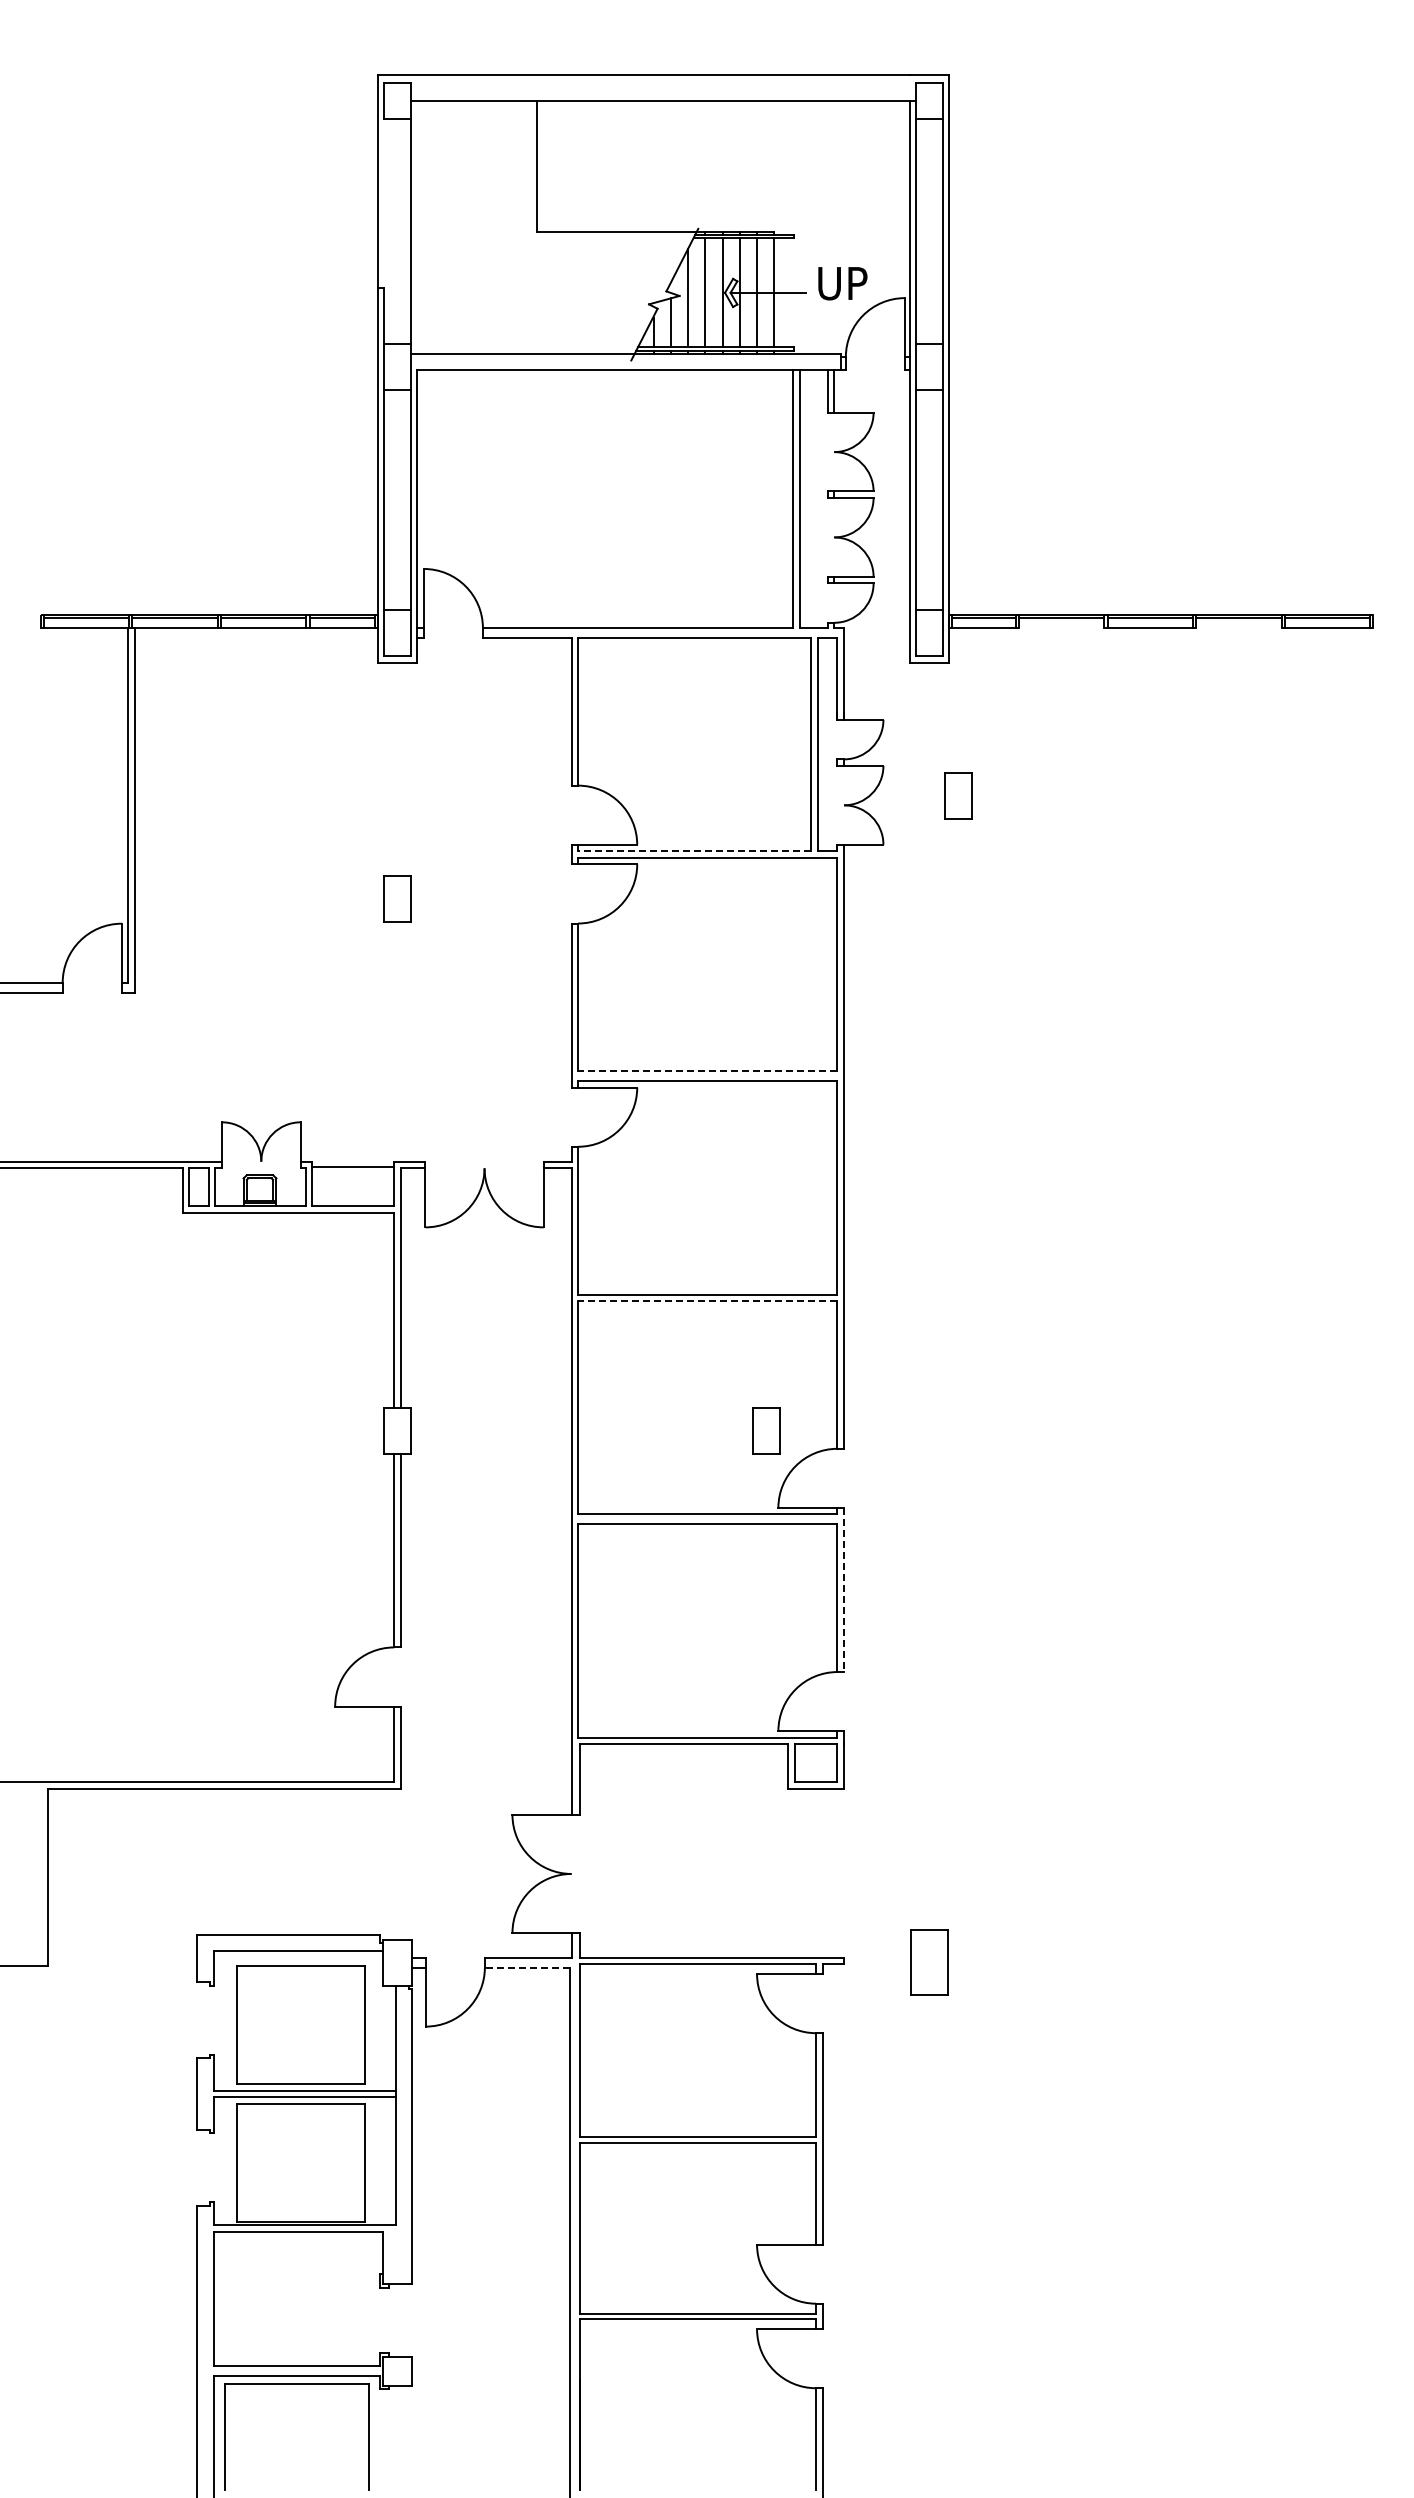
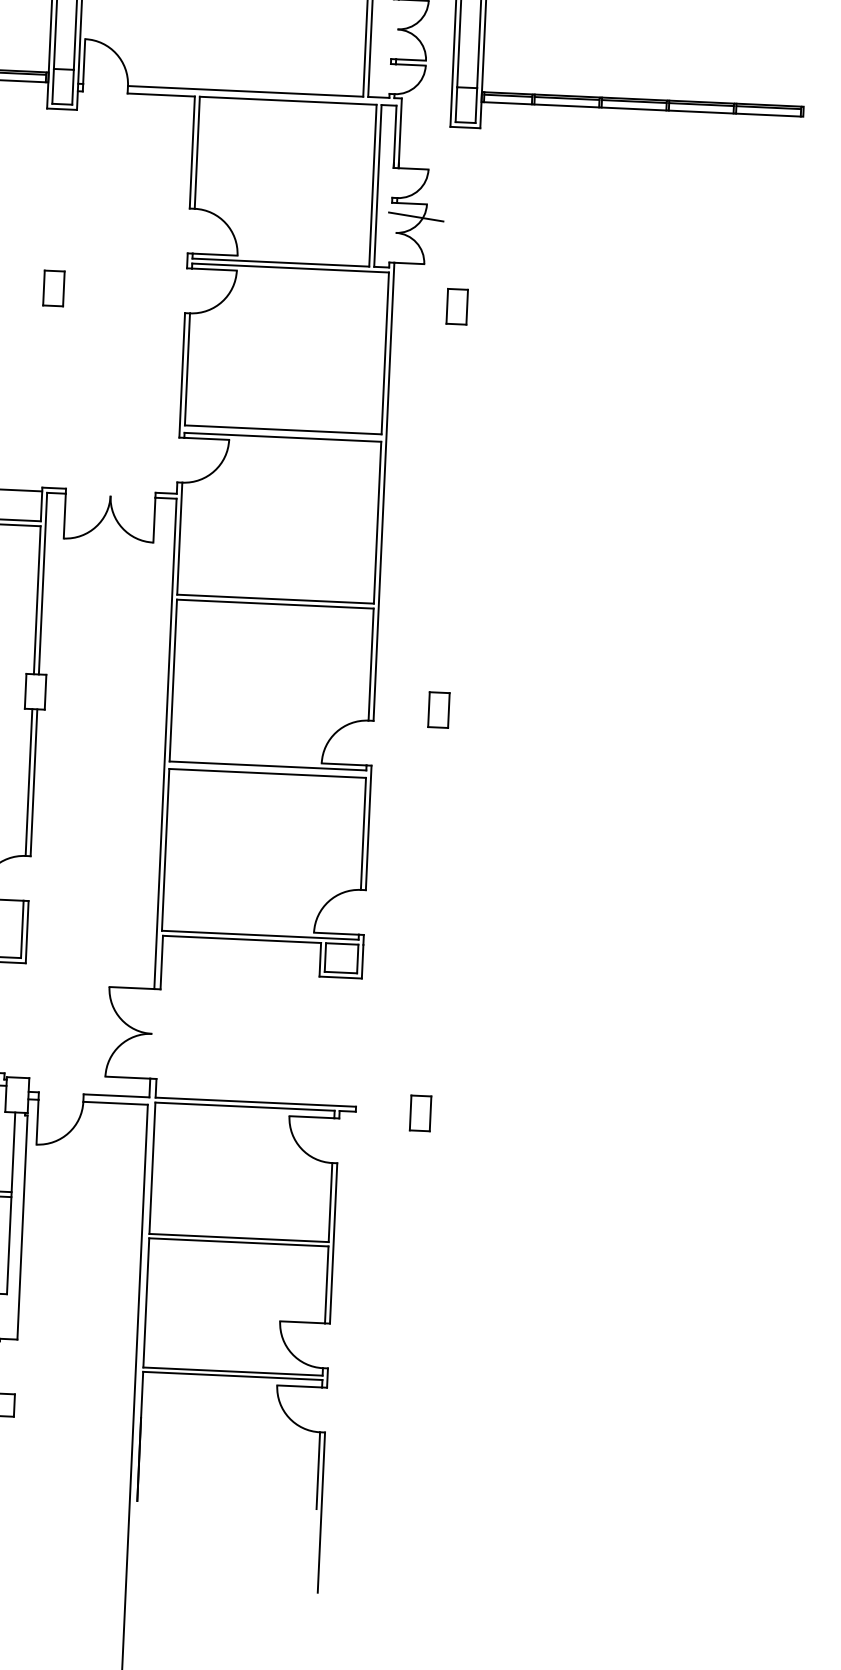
line: (1061, 628) -> (566, 106), added
line: (1238, 628) -> (700, 112), added
line: (870, 782) -> (416, 216), added
part: (958, 795) -> (457, 306), moved
line: (694, 851) -> (280, 262), dashed -> solid
line: (707, 1071) -> (283, 430), dashed -> solid
line: (707, 1301) -> (275, 604), dashed -> solid
part: (766, 1430) -> (439, 709), moved
line: (844, 1590) -> (369, 828), dashed -> solid
part: (929, 1962) -> (420, 1113), size x0.71
line: (527, 1967) -> (115, 1103), dashed -> solid

